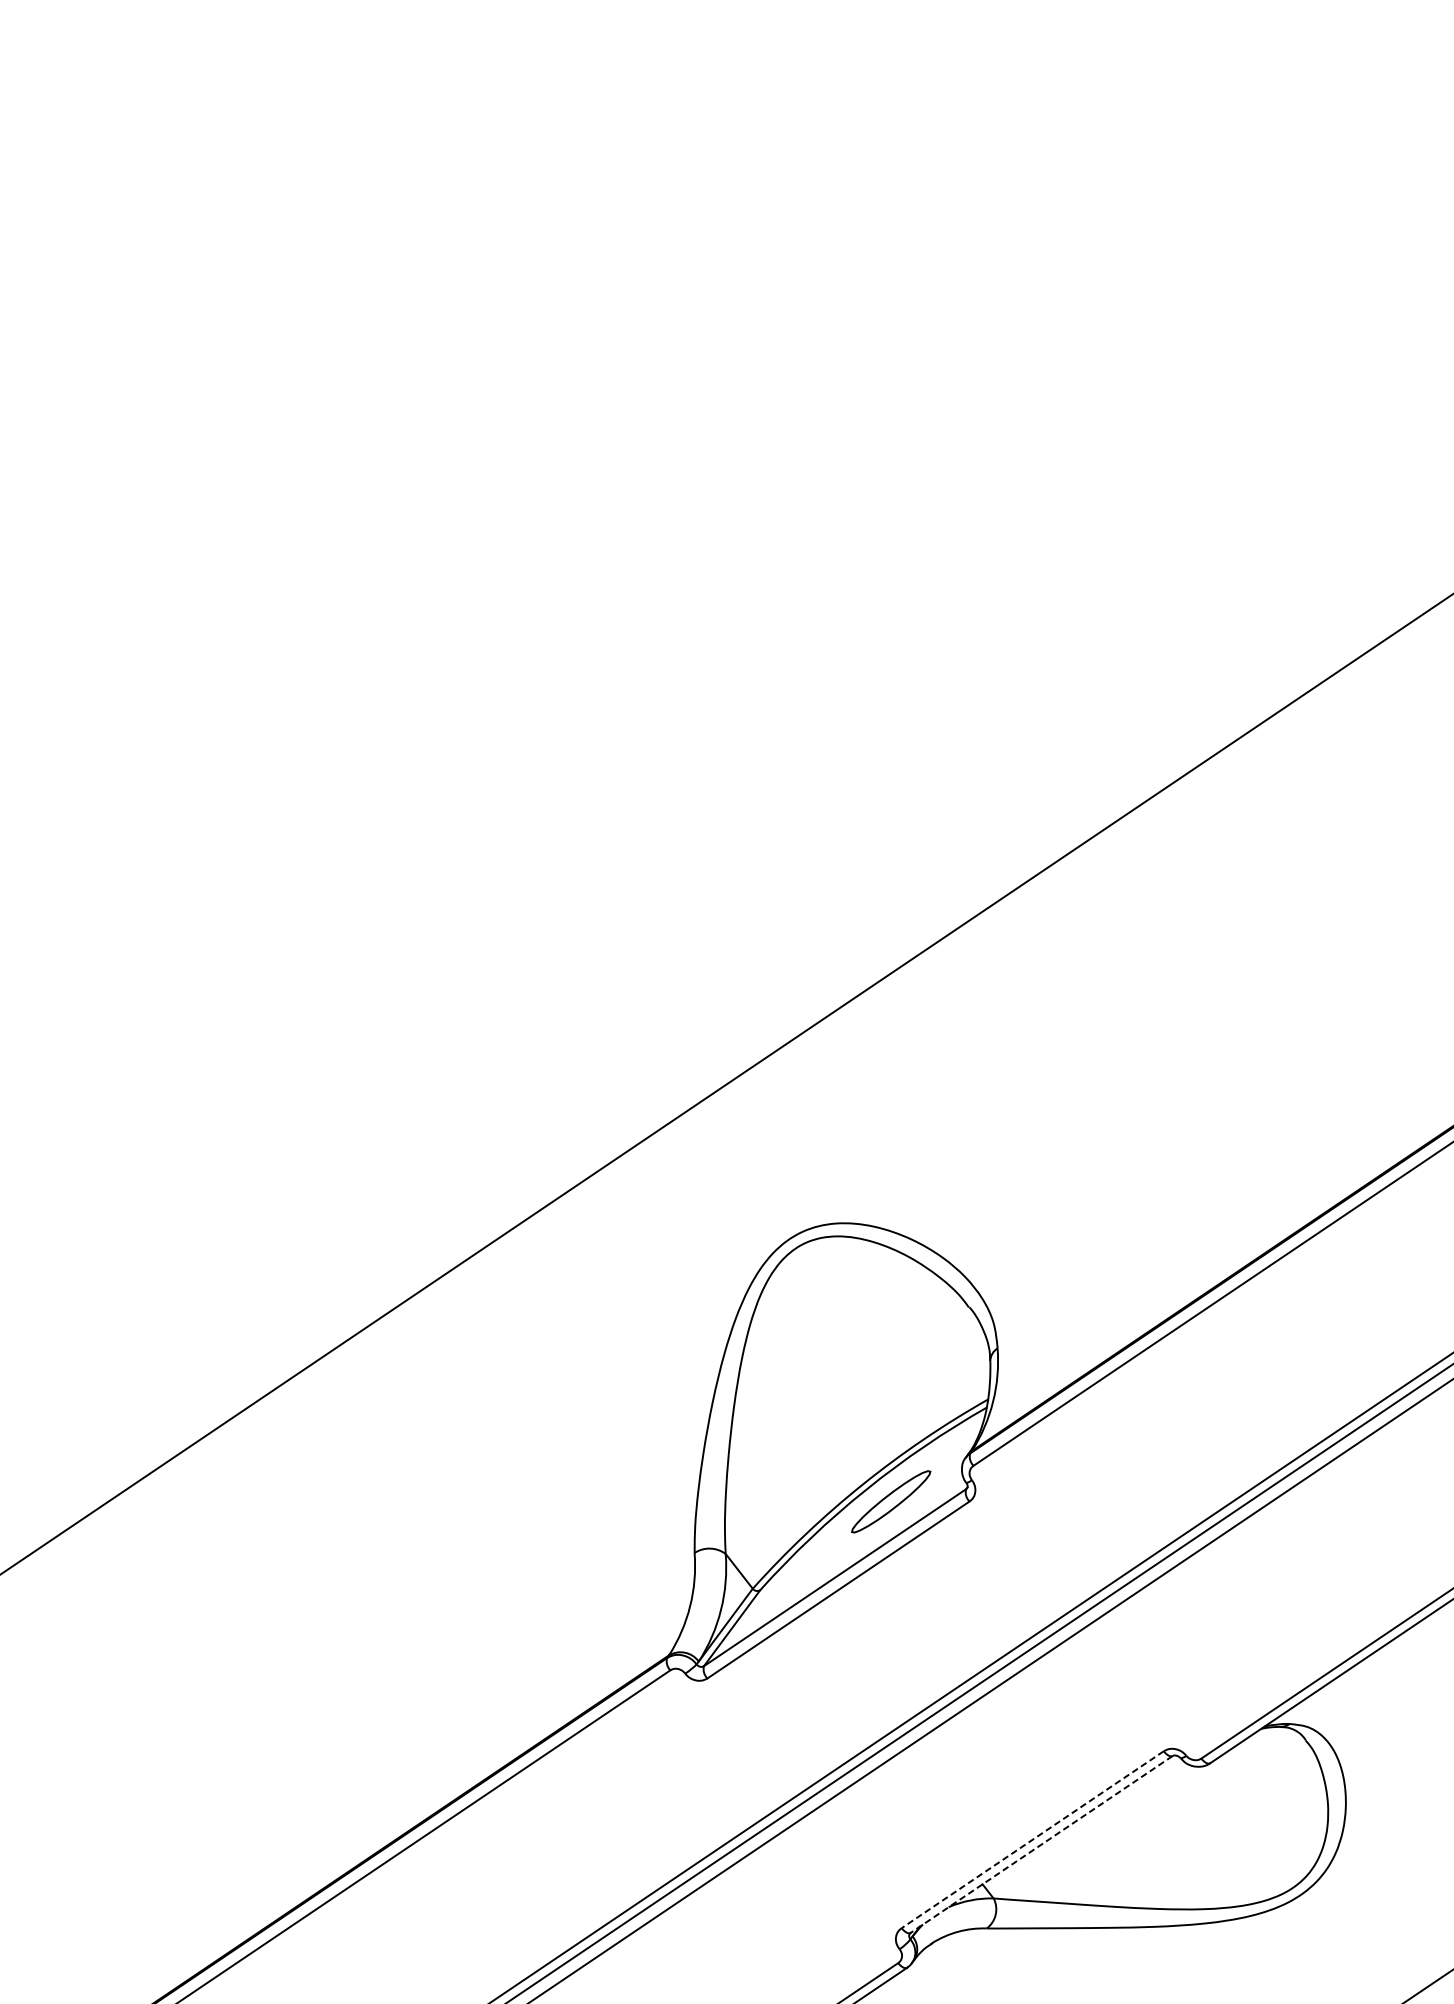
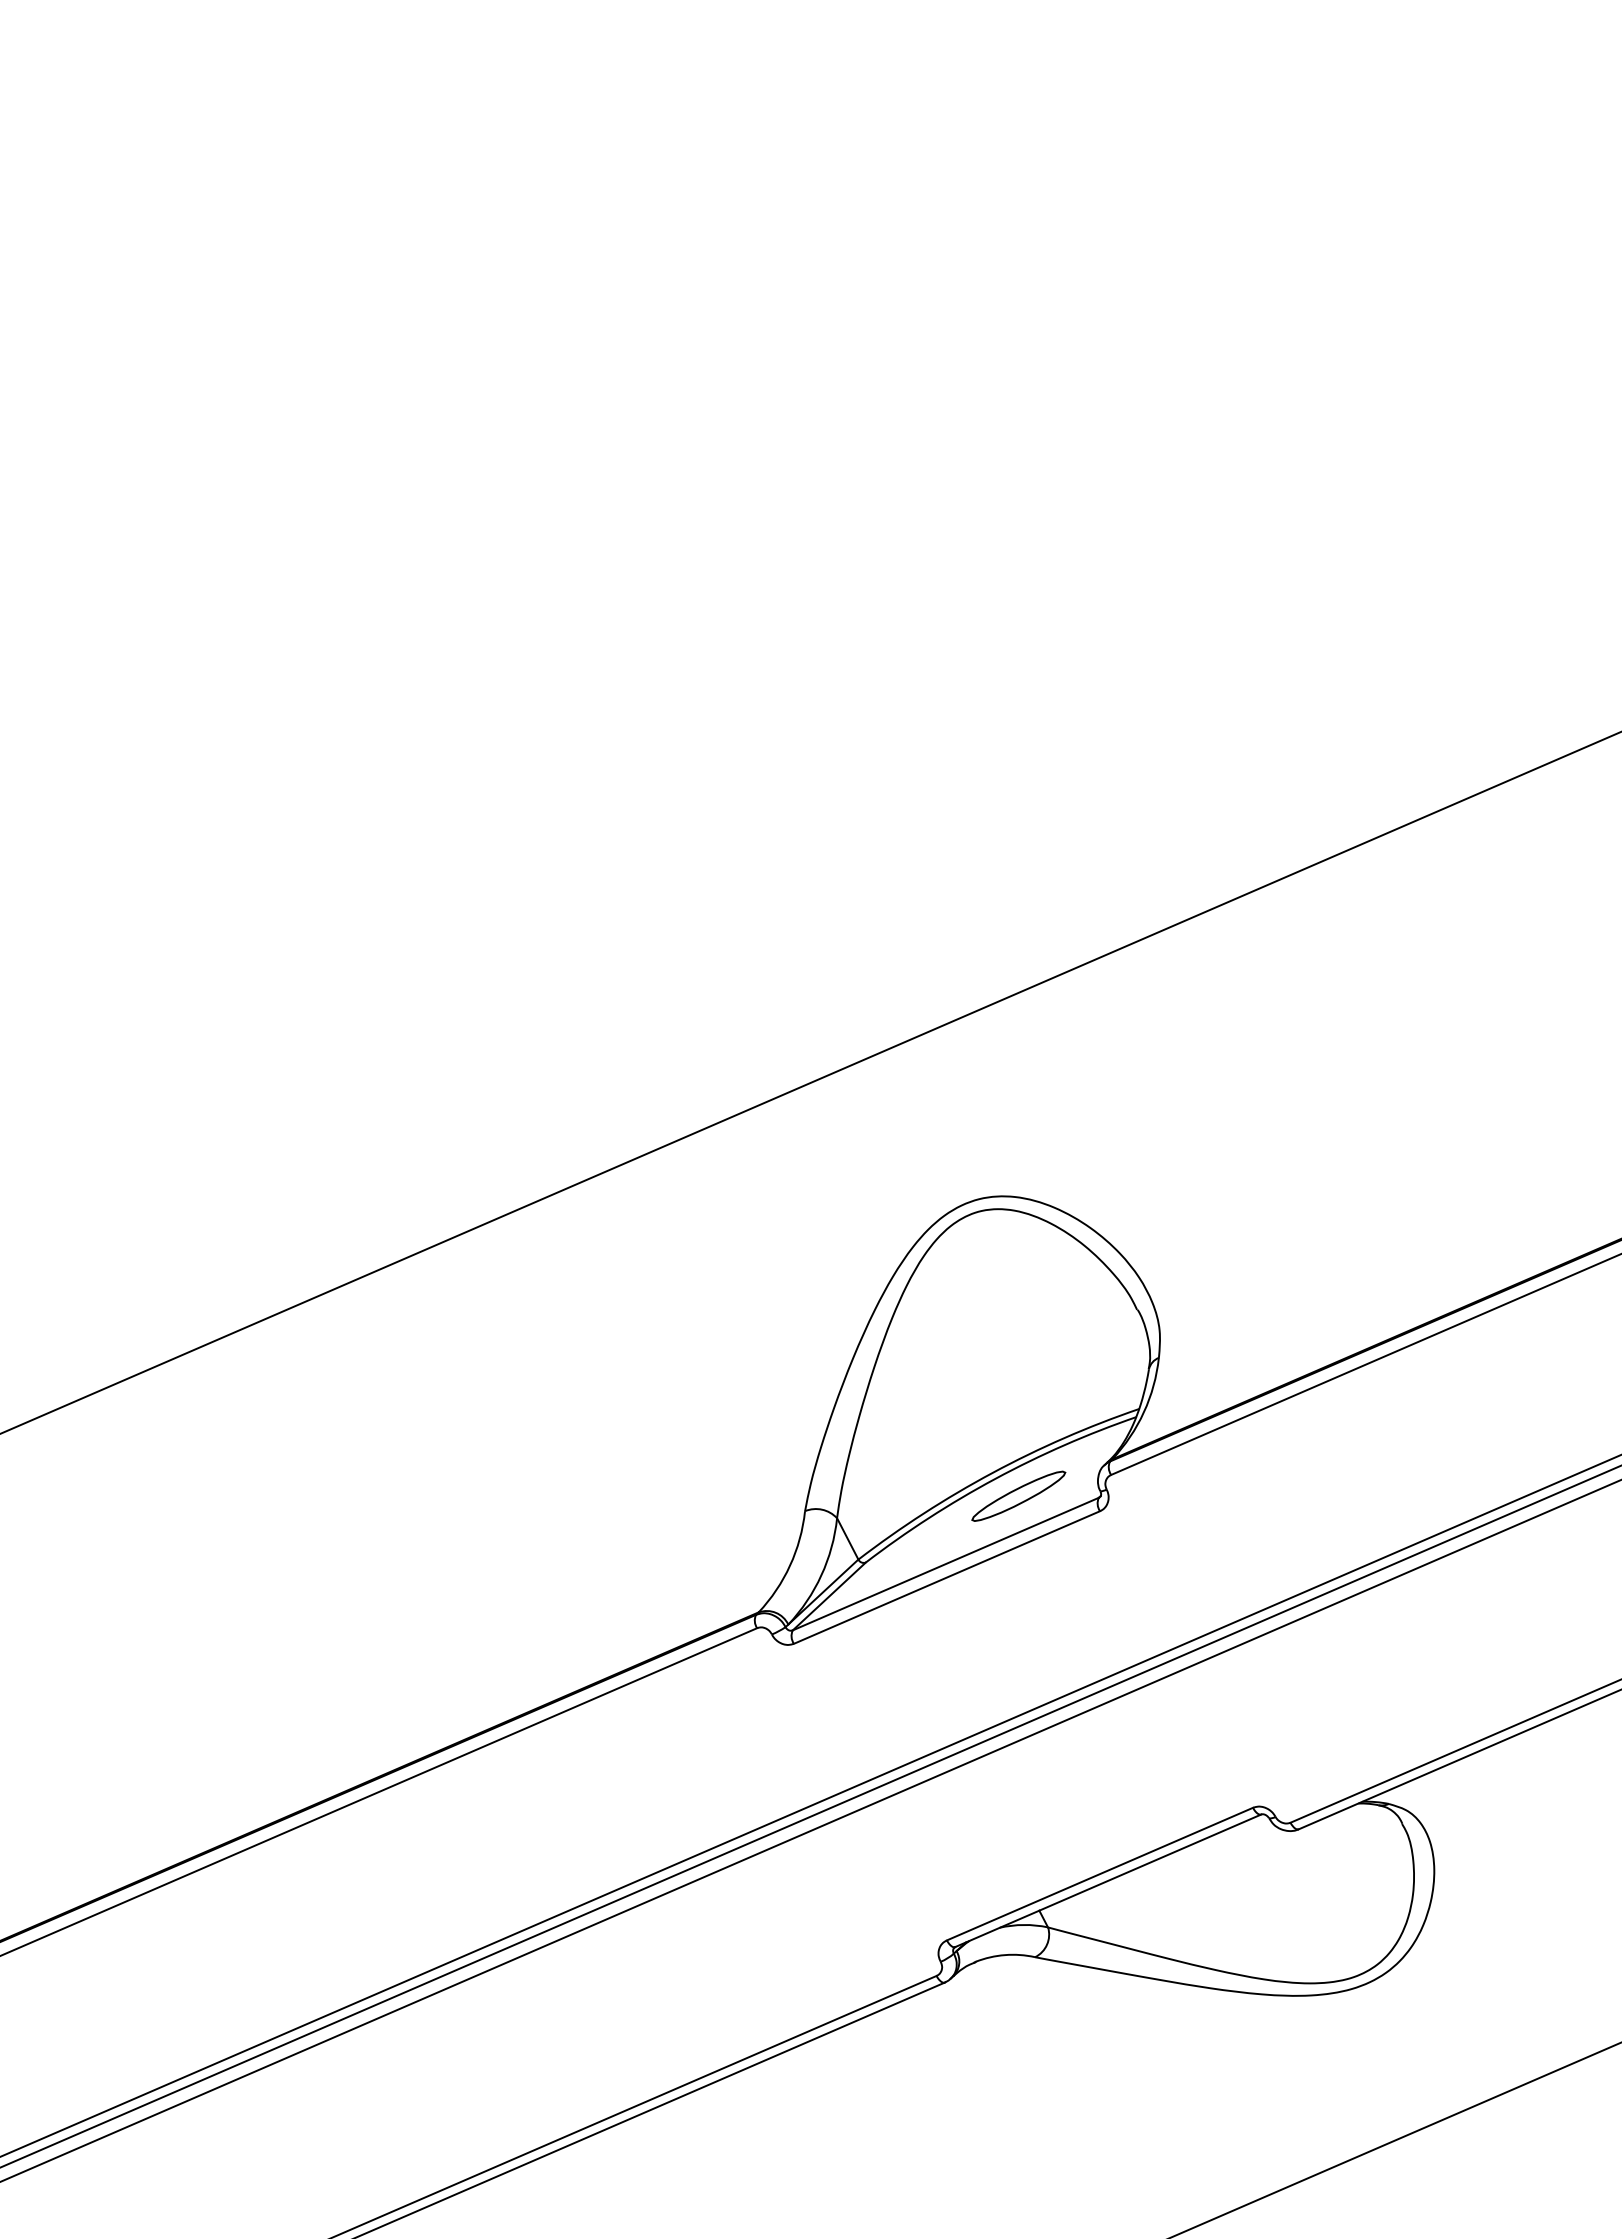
line: (1032, 1840) -> (1099, 1874), dashed -> solid
line: (1041, 1844) -> (1108, 1880), dashed -> solid

